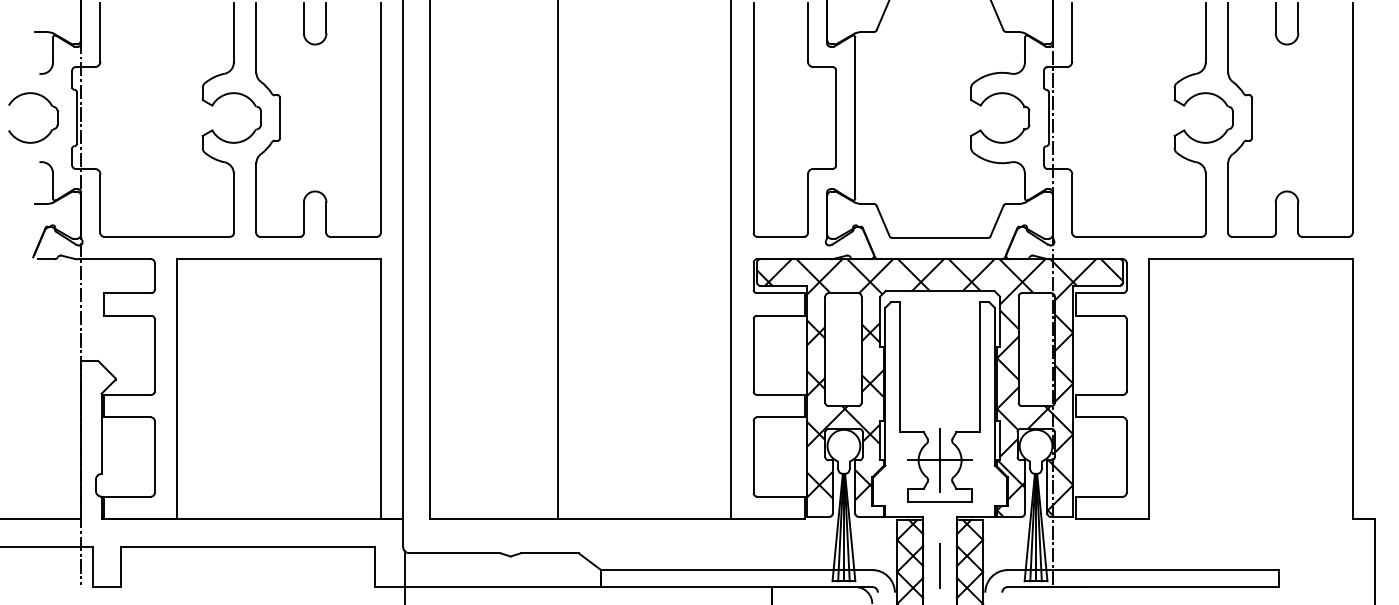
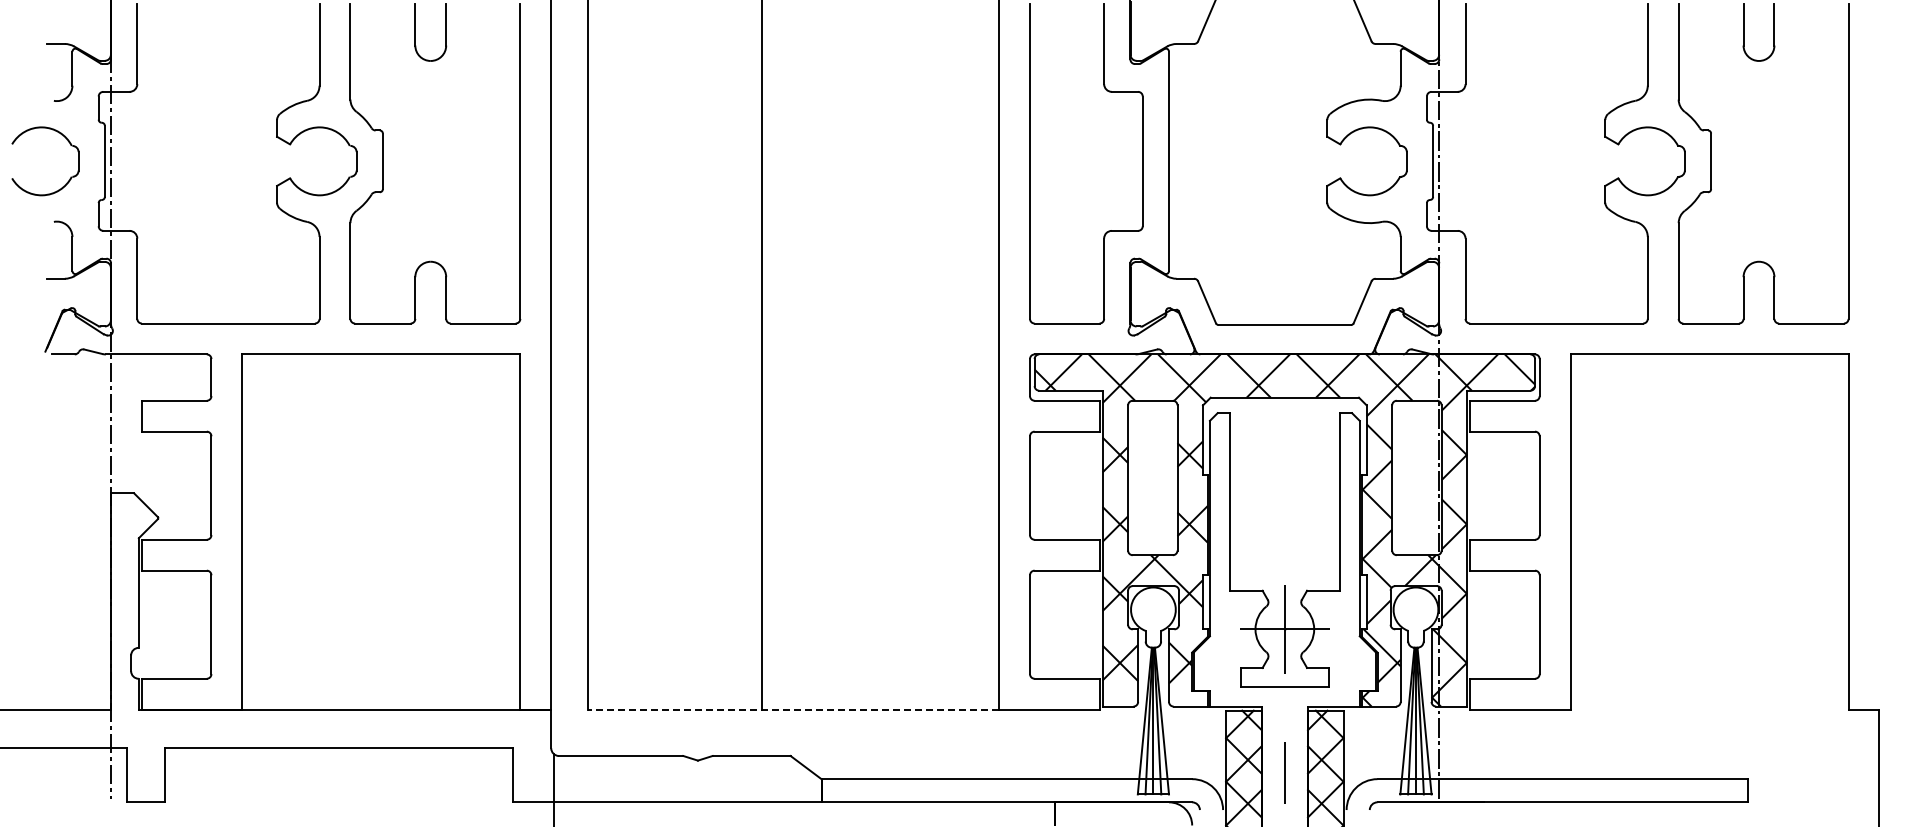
line: (580, 519) -> (793, 709), solid -> dashed

